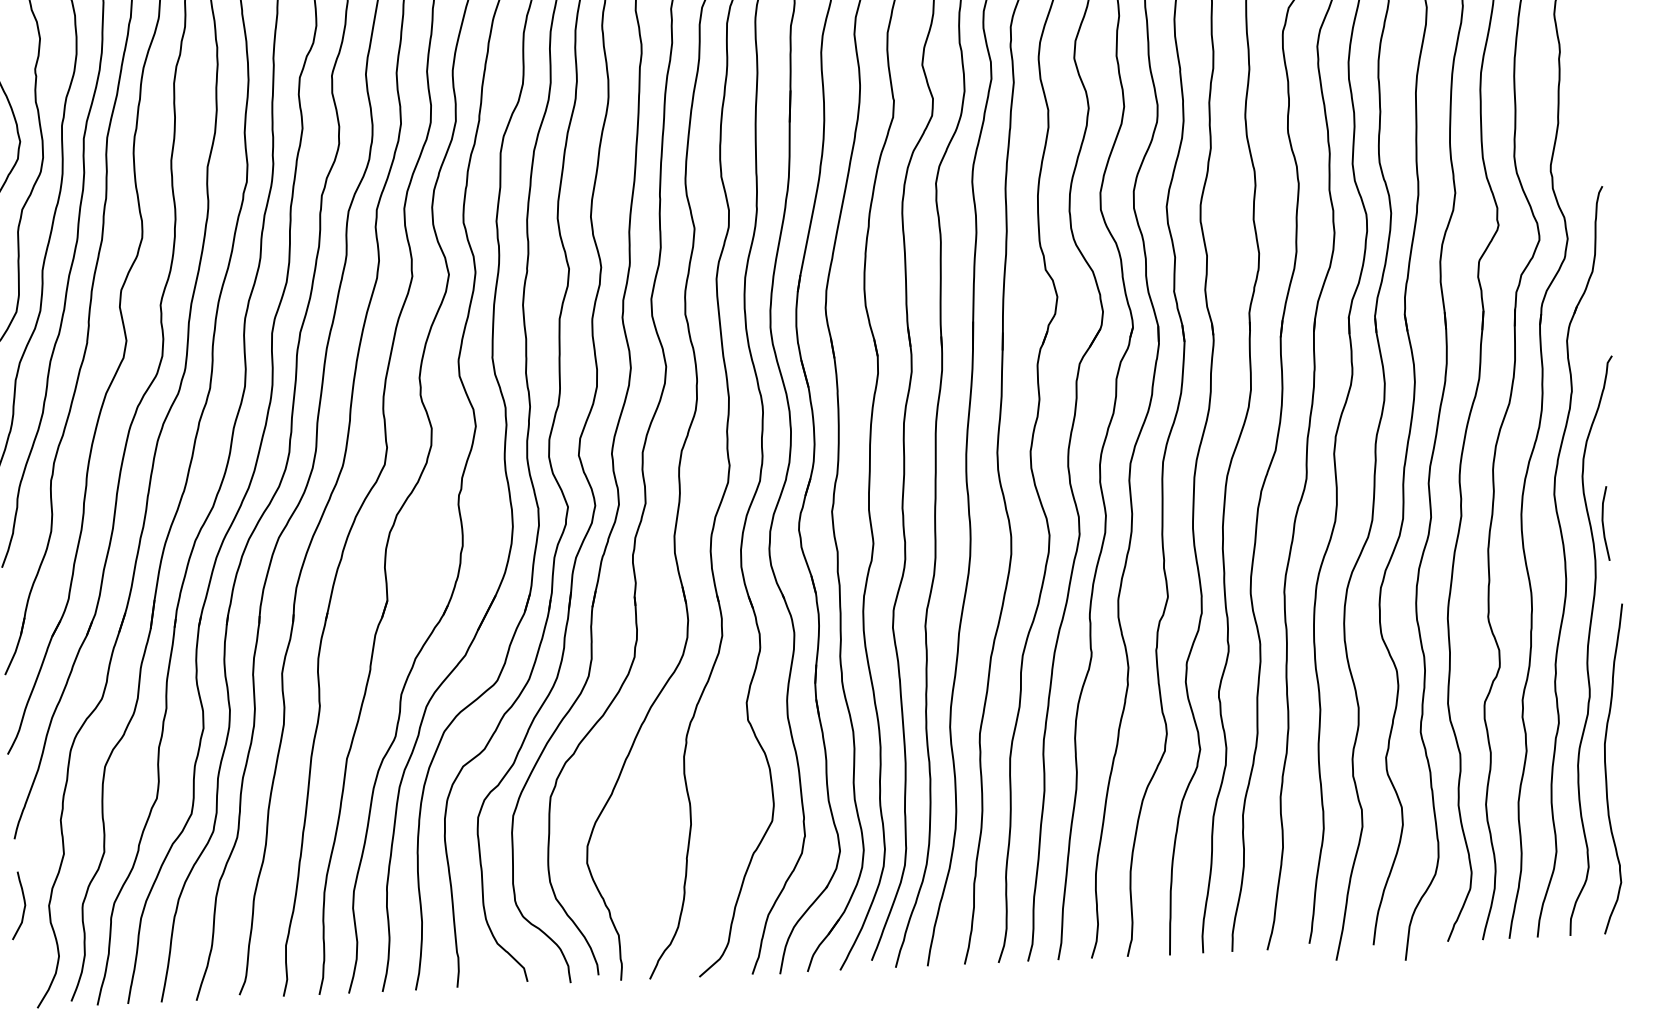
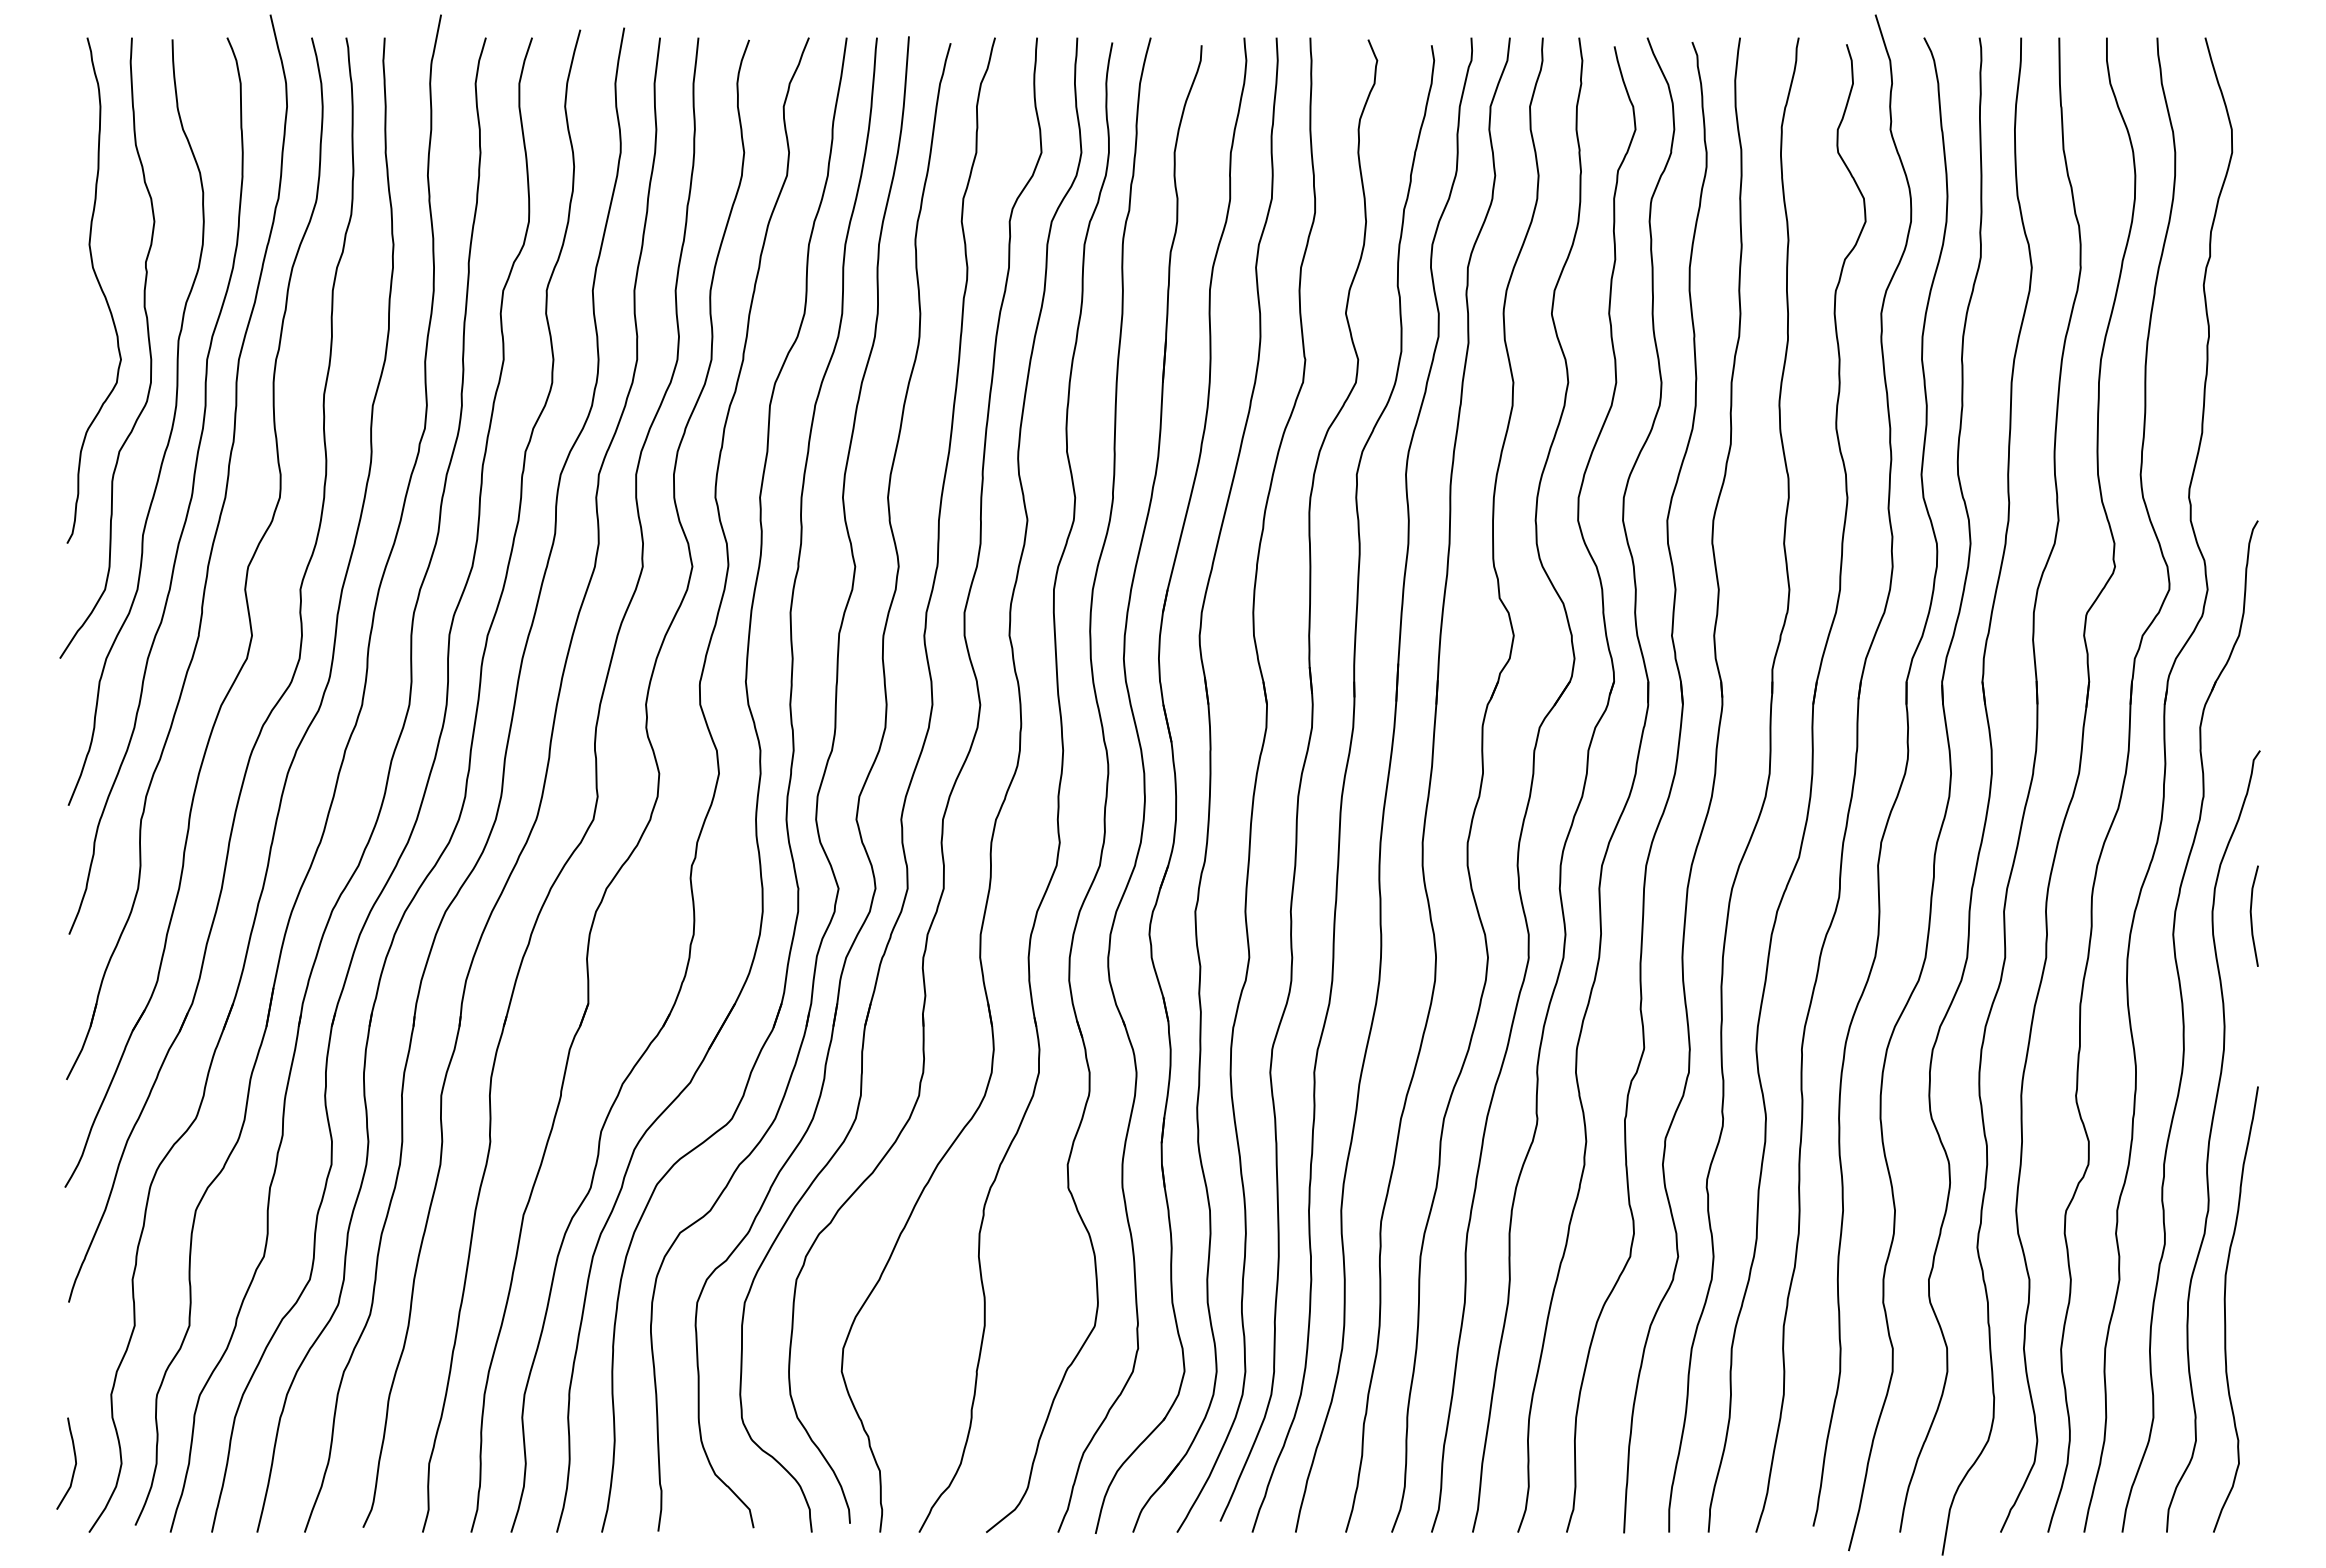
line: (1603, 523) -> (2251, 915), moved
curve: (24, 906) -> (74, 1465), moved

